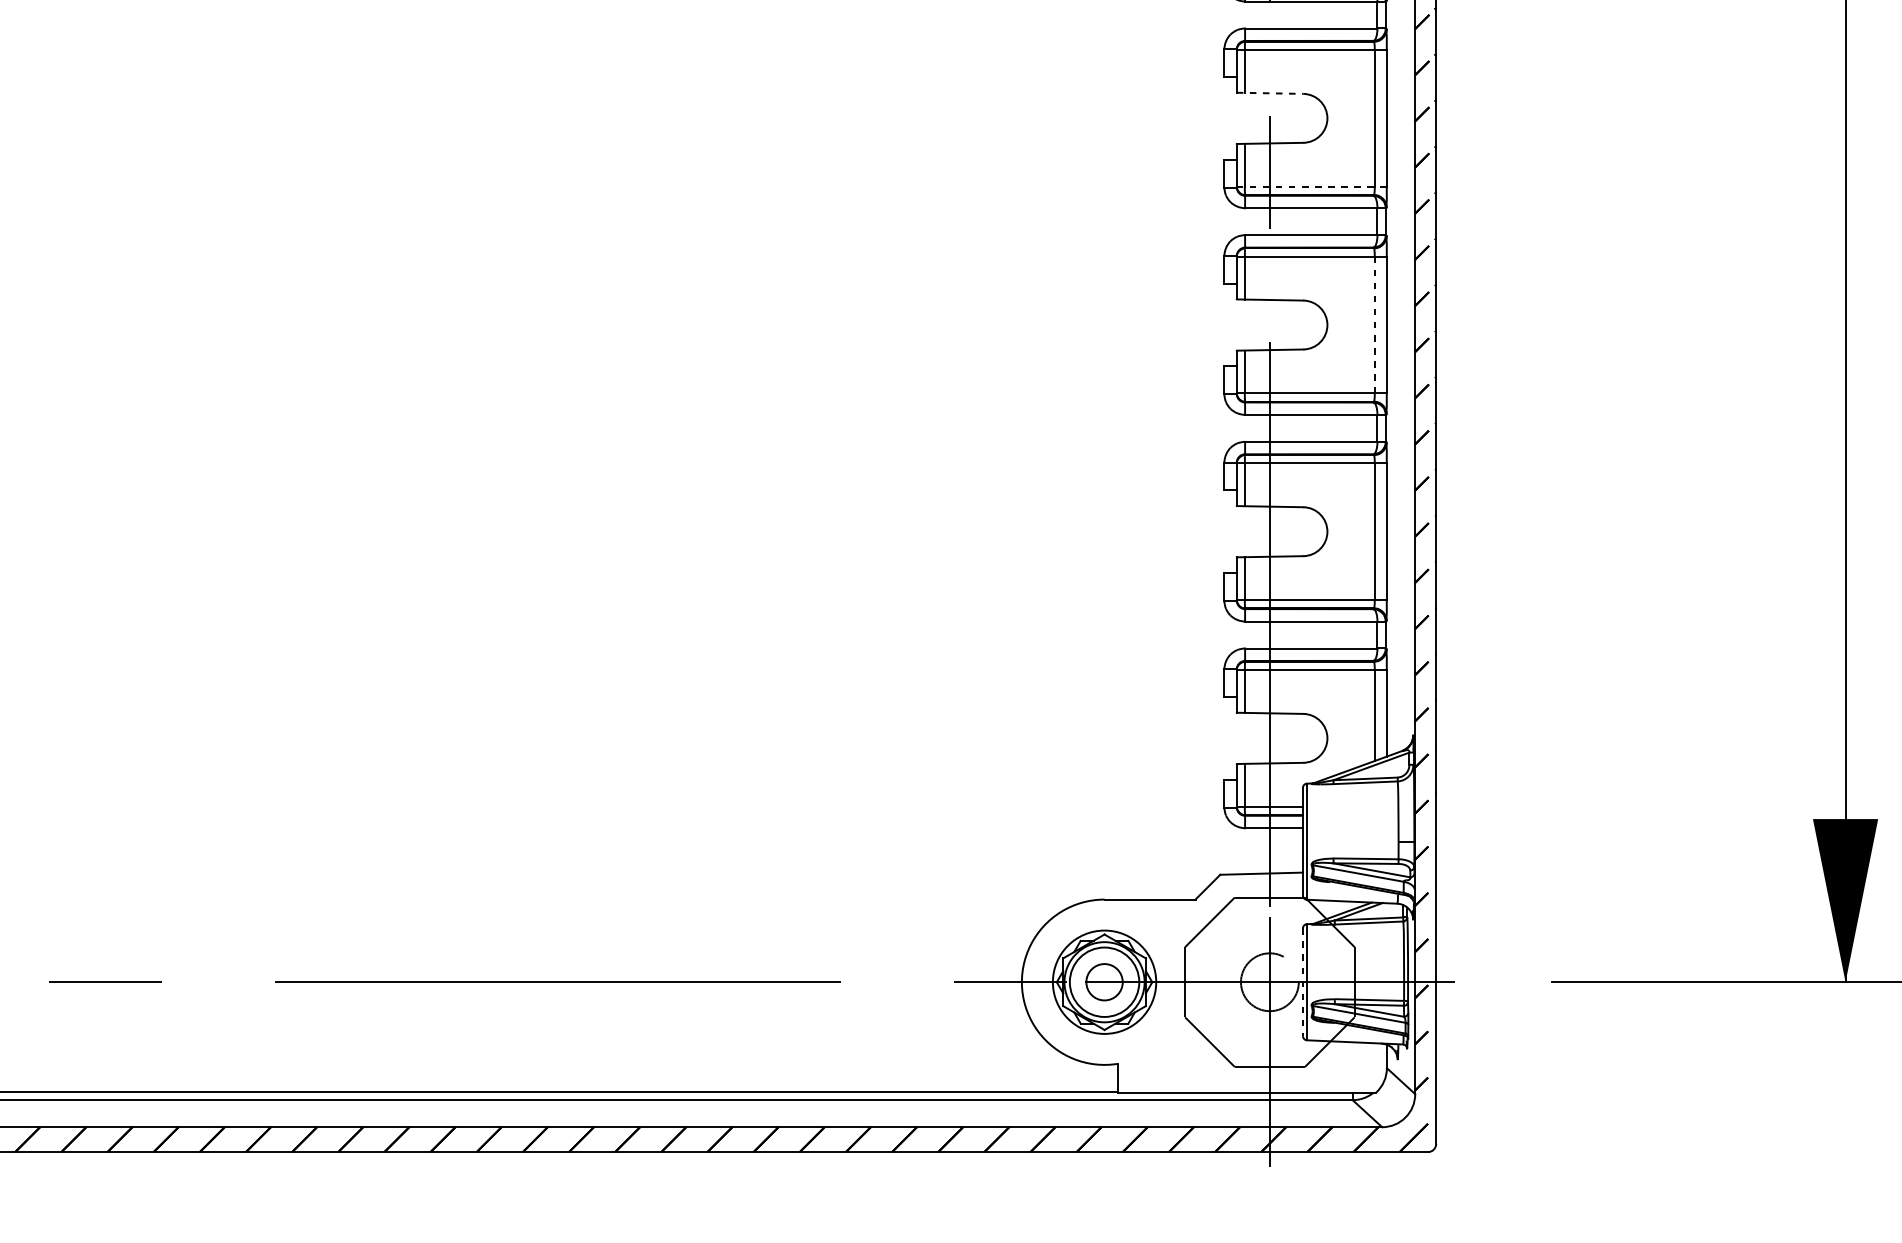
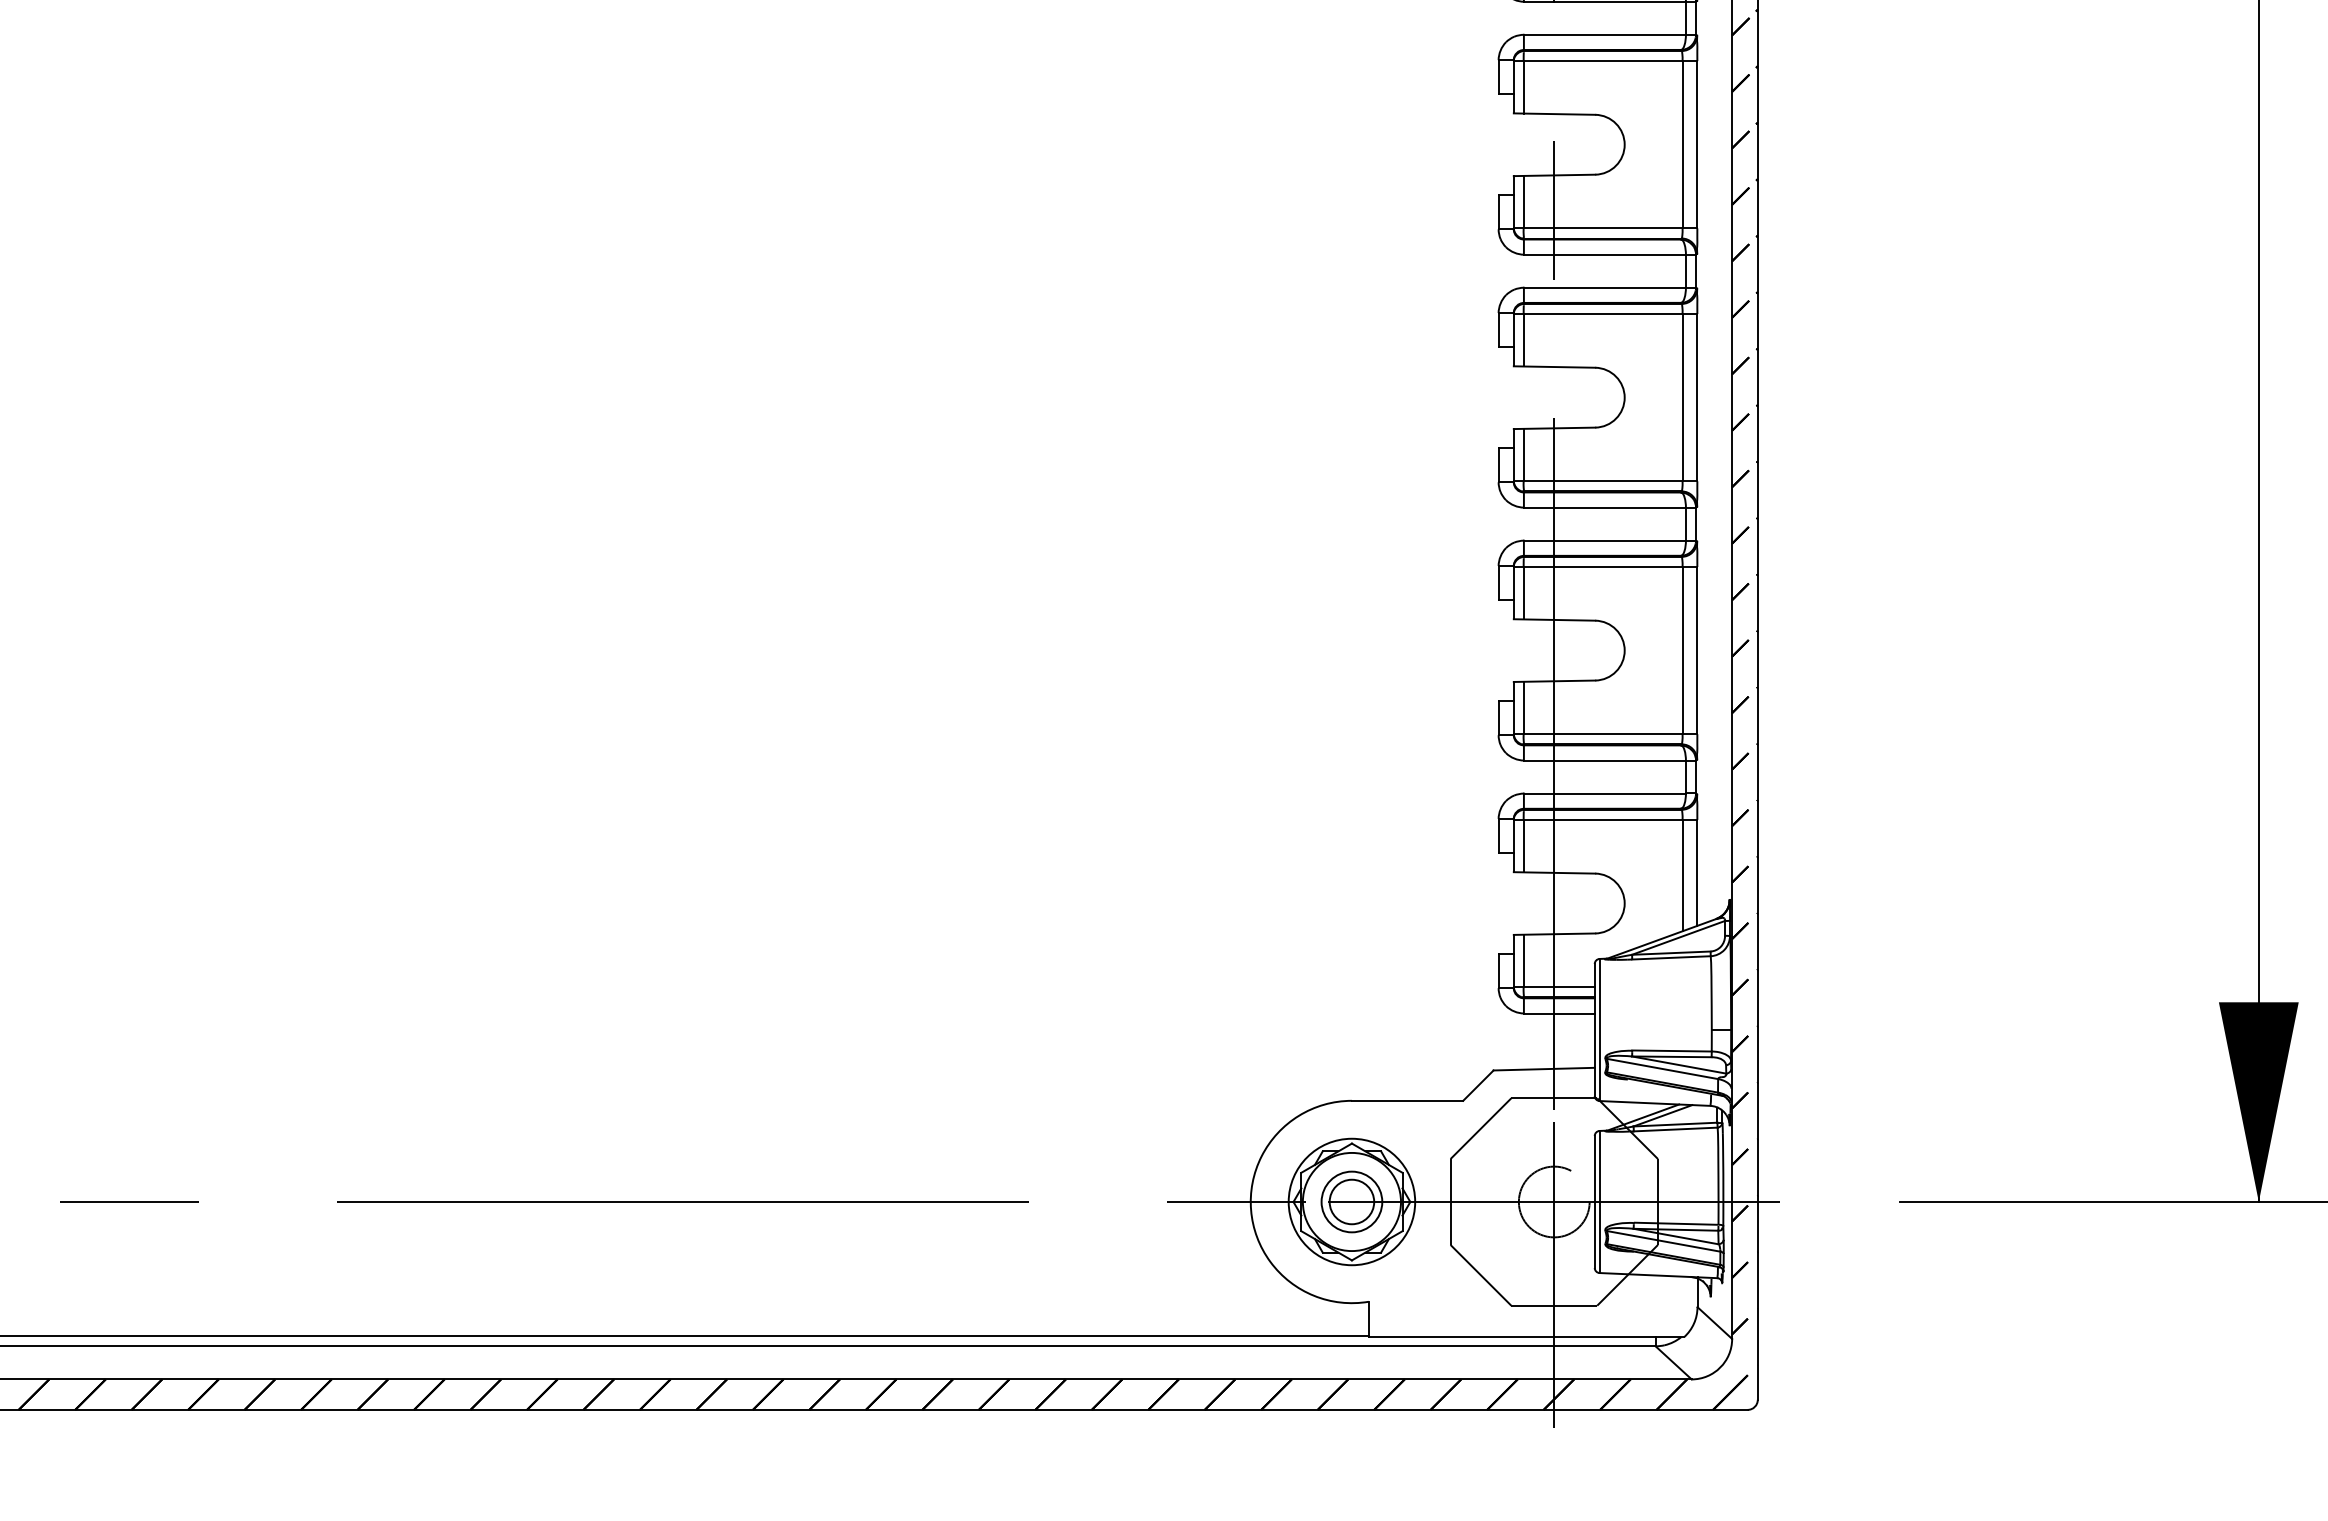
line: (1270, 93) -> (1554, 114), dashed -> solid
line: (1311, 186) -> (1605, 228), dashed -> solid
line: (1374, 324) -> (1682, 397), dashed -> solid
circle: (1104, 981) -> (1351, 1201), size x0.71
line: (1302, 982) -> (1594, 1202), dashed -> solid

